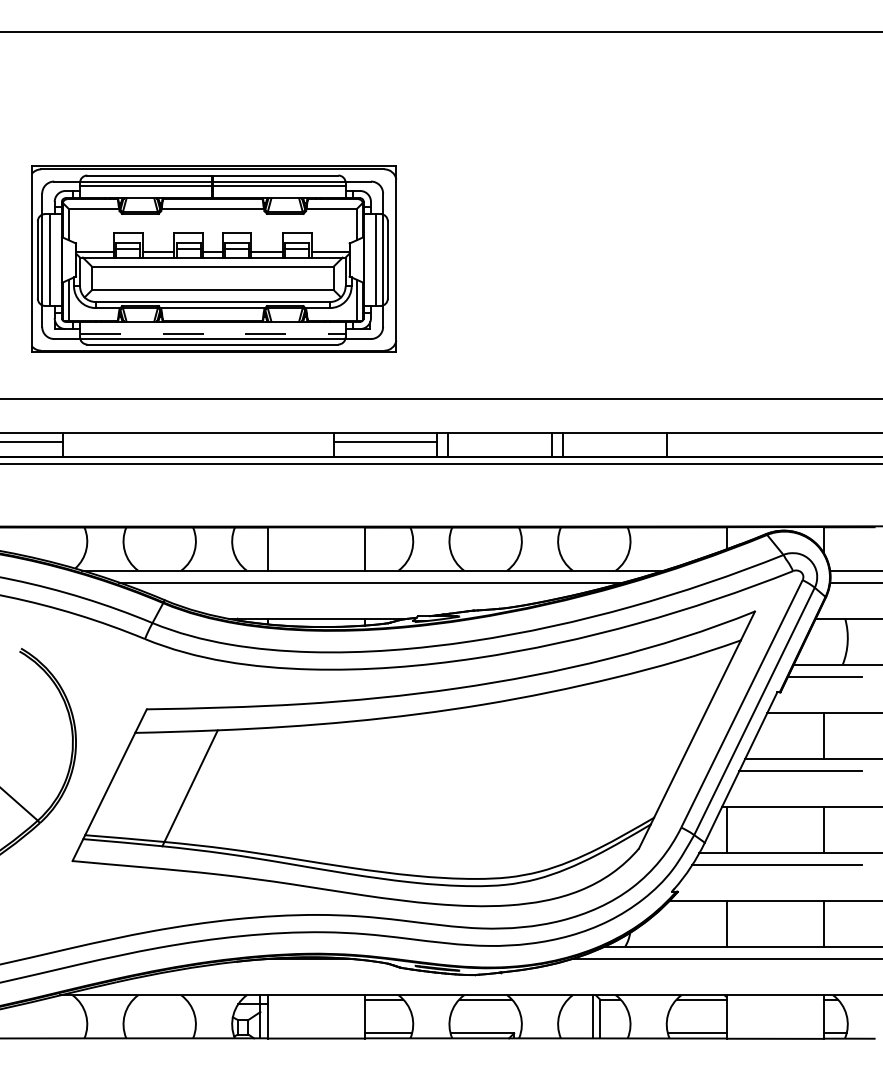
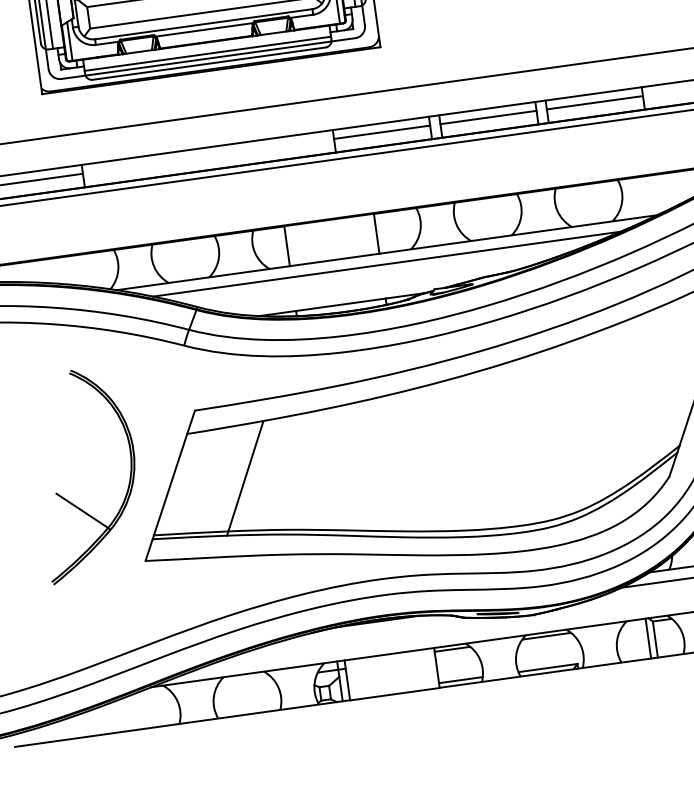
line: (212, 333) -> (207, 53), dashed -> solid
line: (500, 442) -> (488, 117), added
line: (614, 442) -> (594, 102), added

